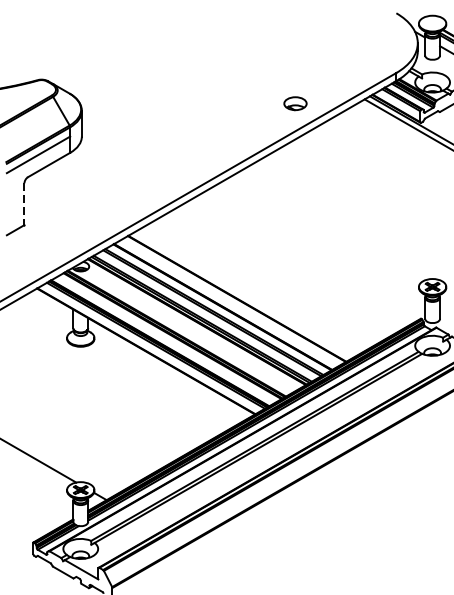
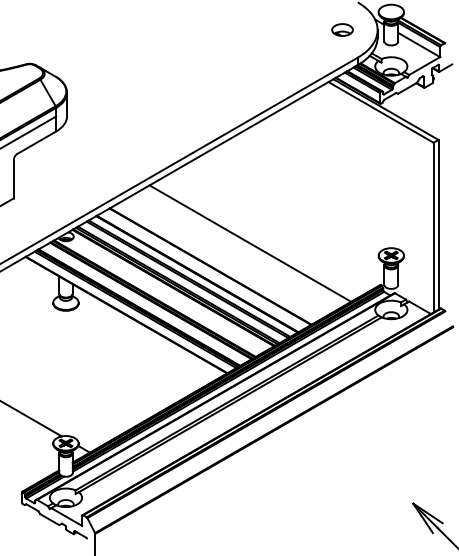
part: (295, 103) -> (342, 29), moved
line: (24, 204) -> (13, 179), dashed -> solid
line: (280, 273) -> (250, 243), added

